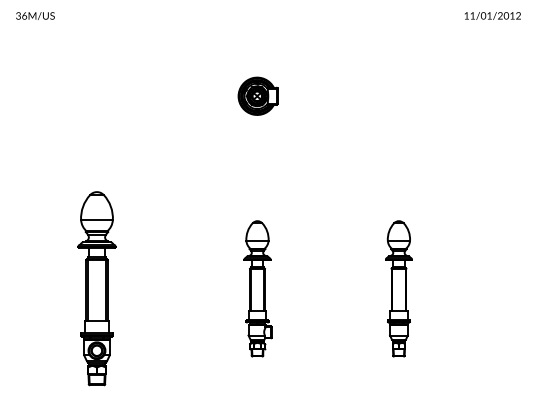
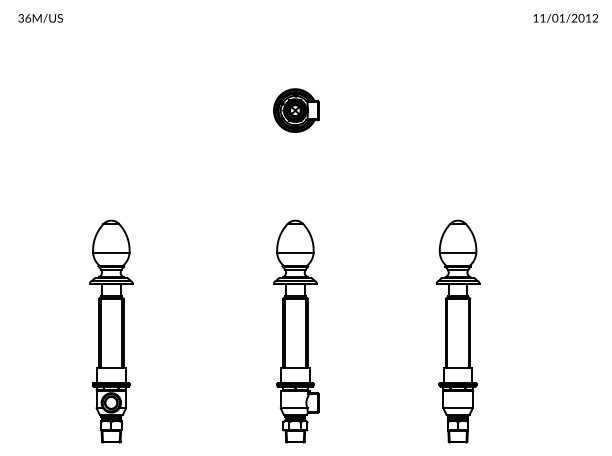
part: (257, 288) -> (295, 331), size x1.43
part: (398, 288) -> (457, 331), size x1.43

